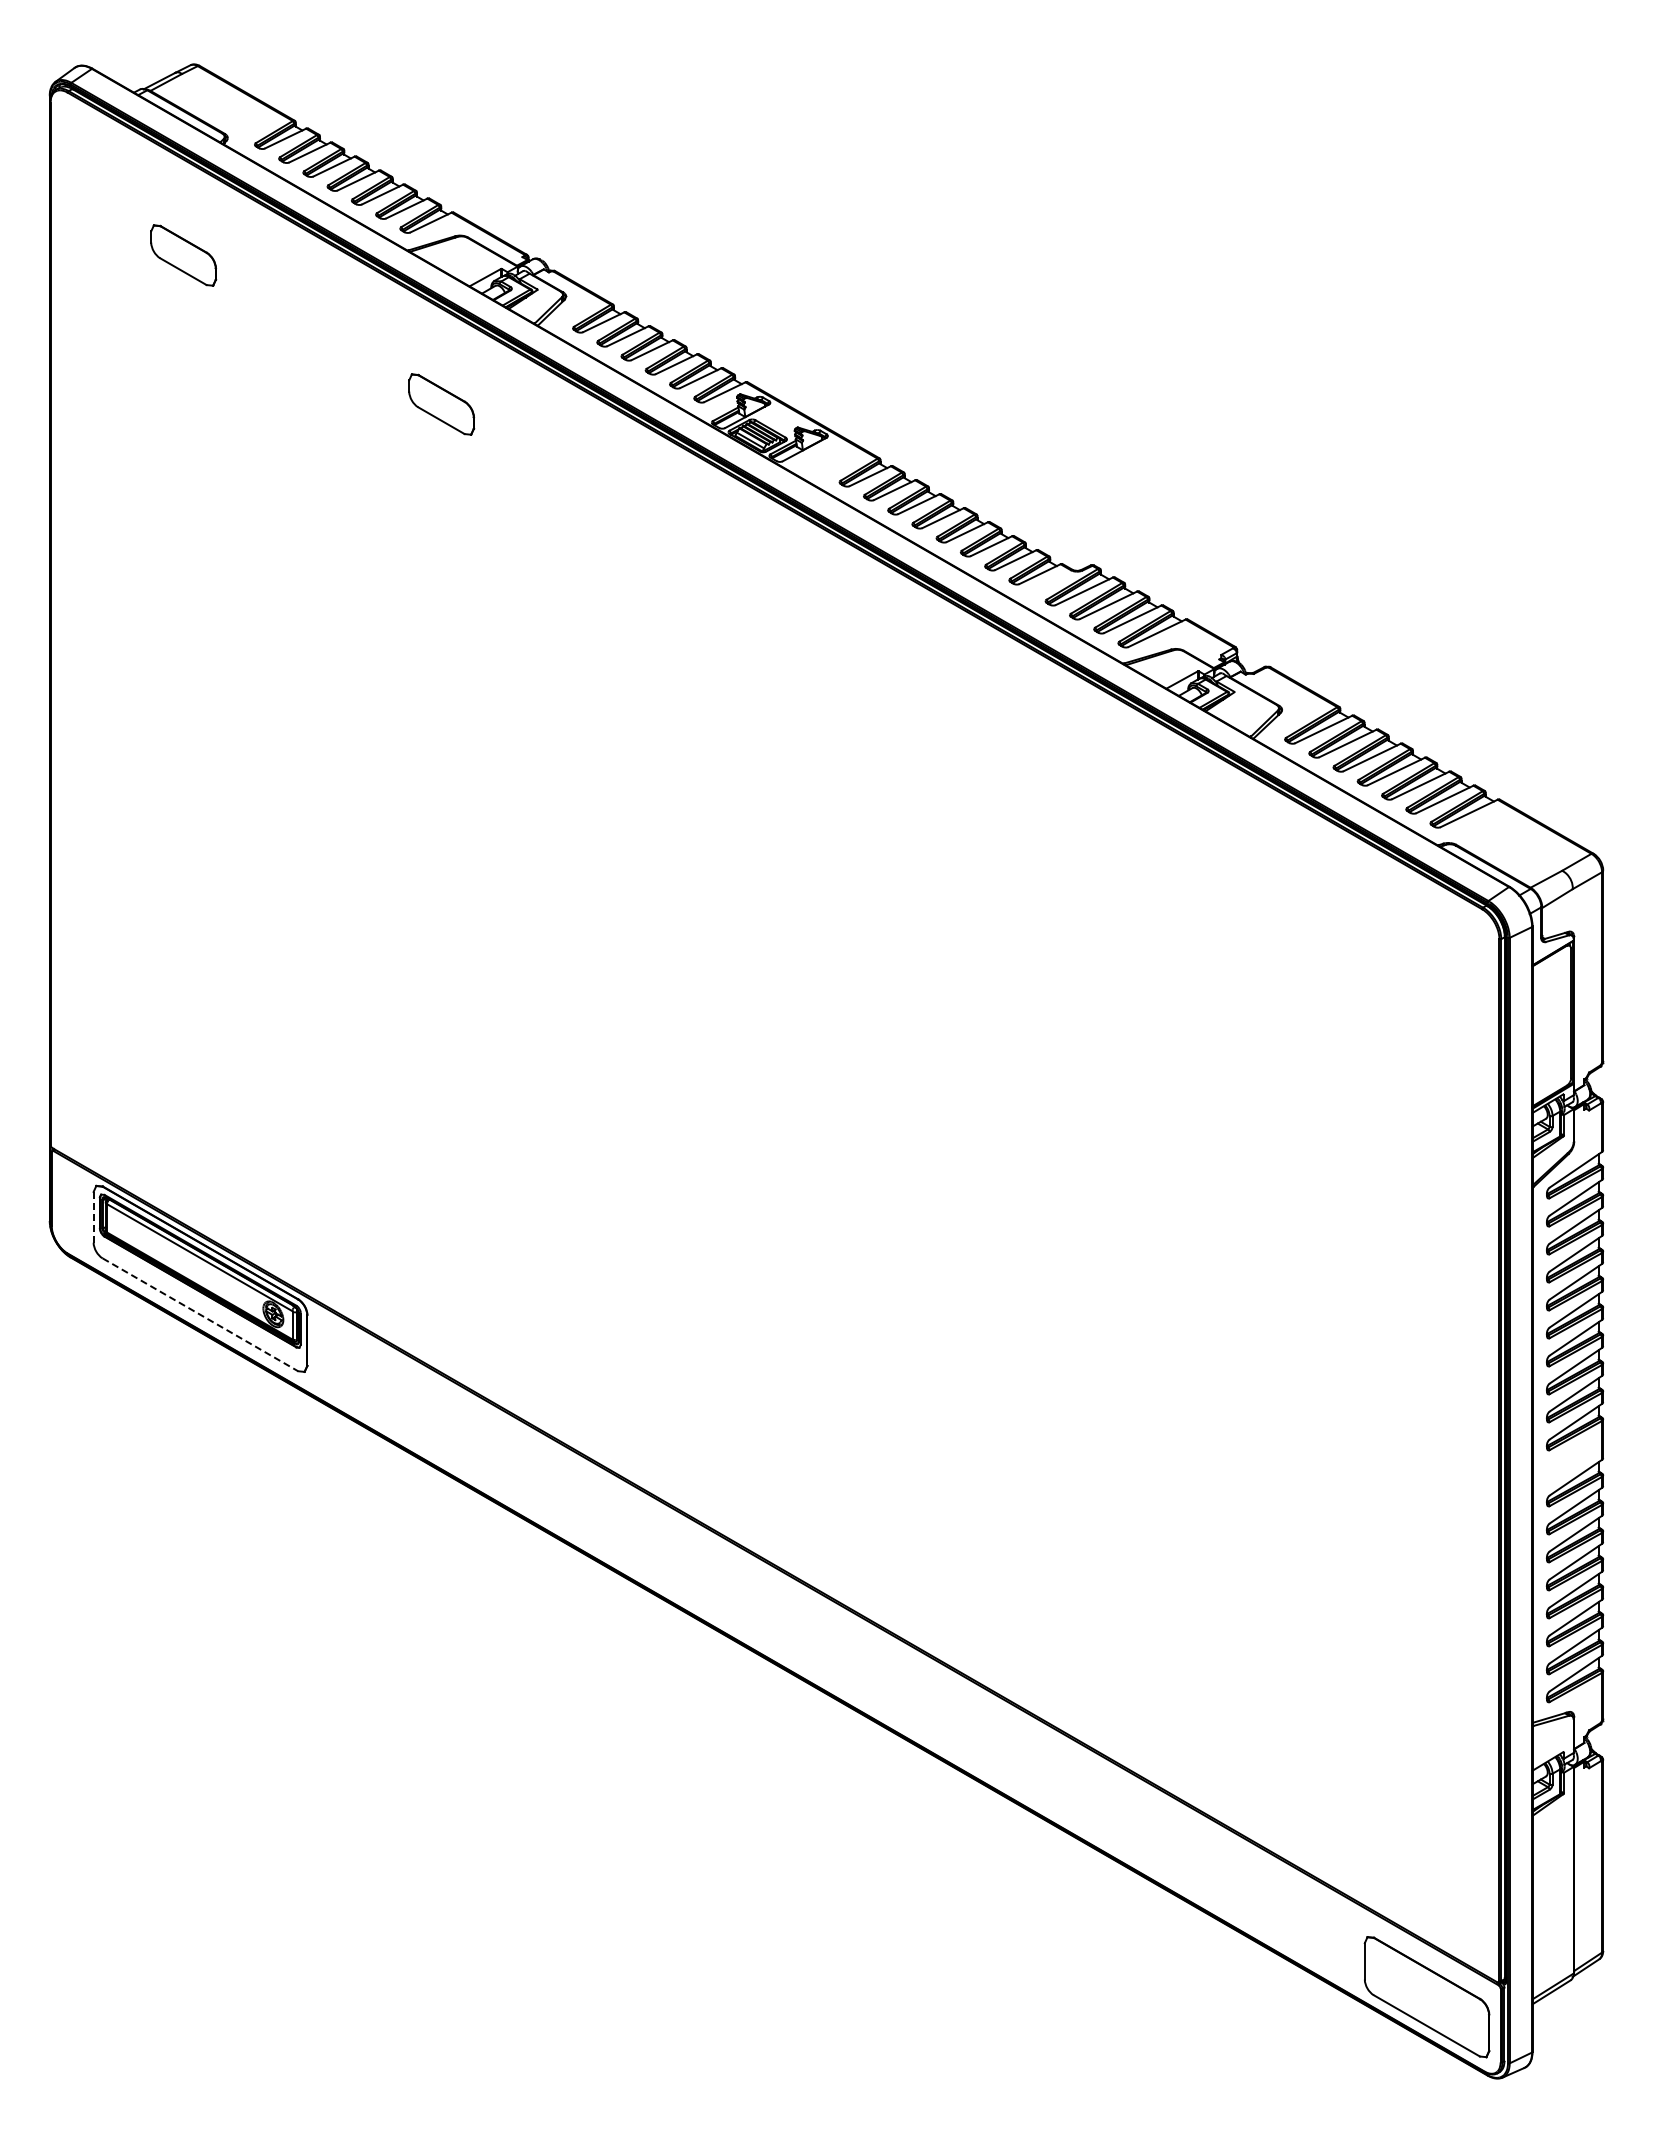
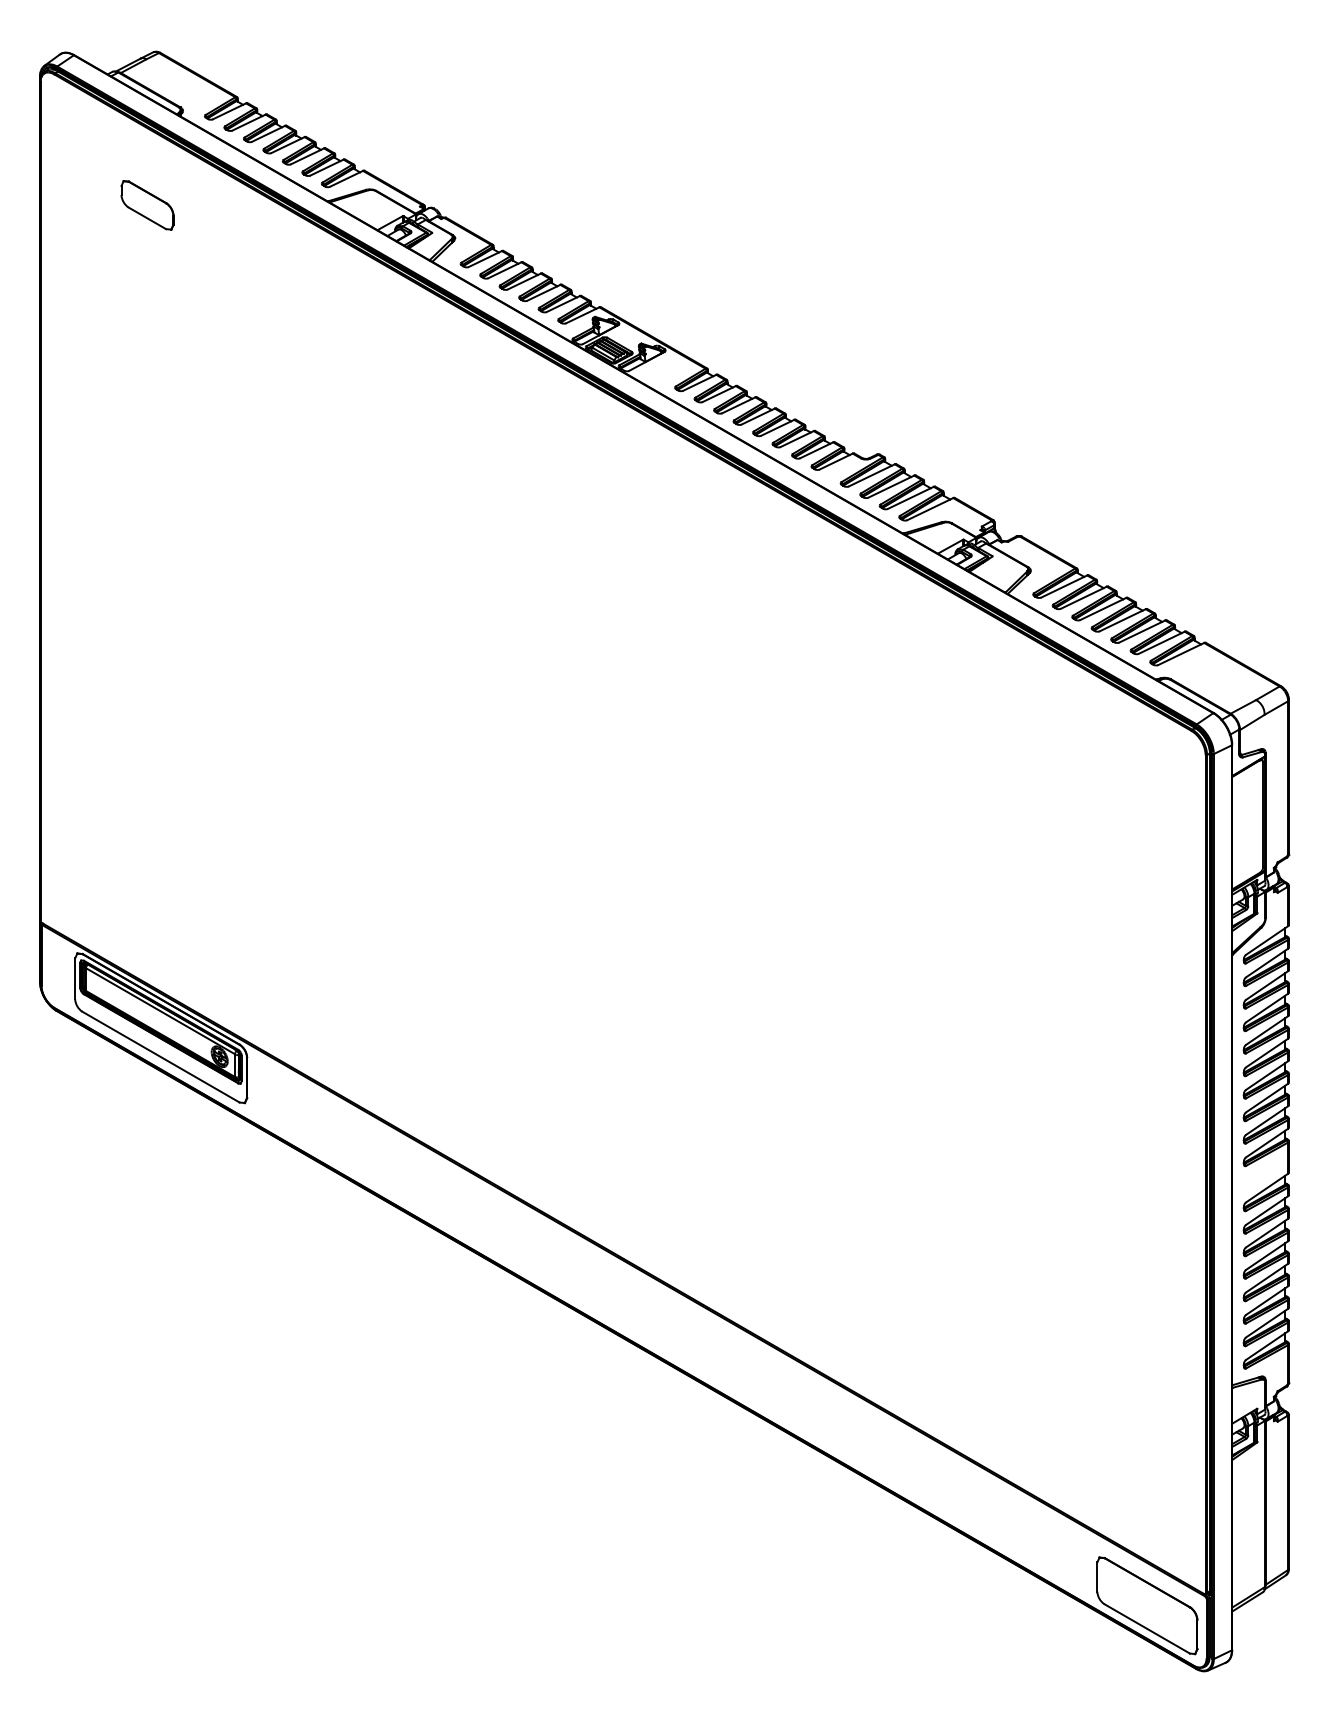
part: (441, 404) -> (354, 325), removed
line: (93, 1217) -> (75, 978), dashed -> solid
line: (200, 1314) -> (161, 1056), dashed -> solid

